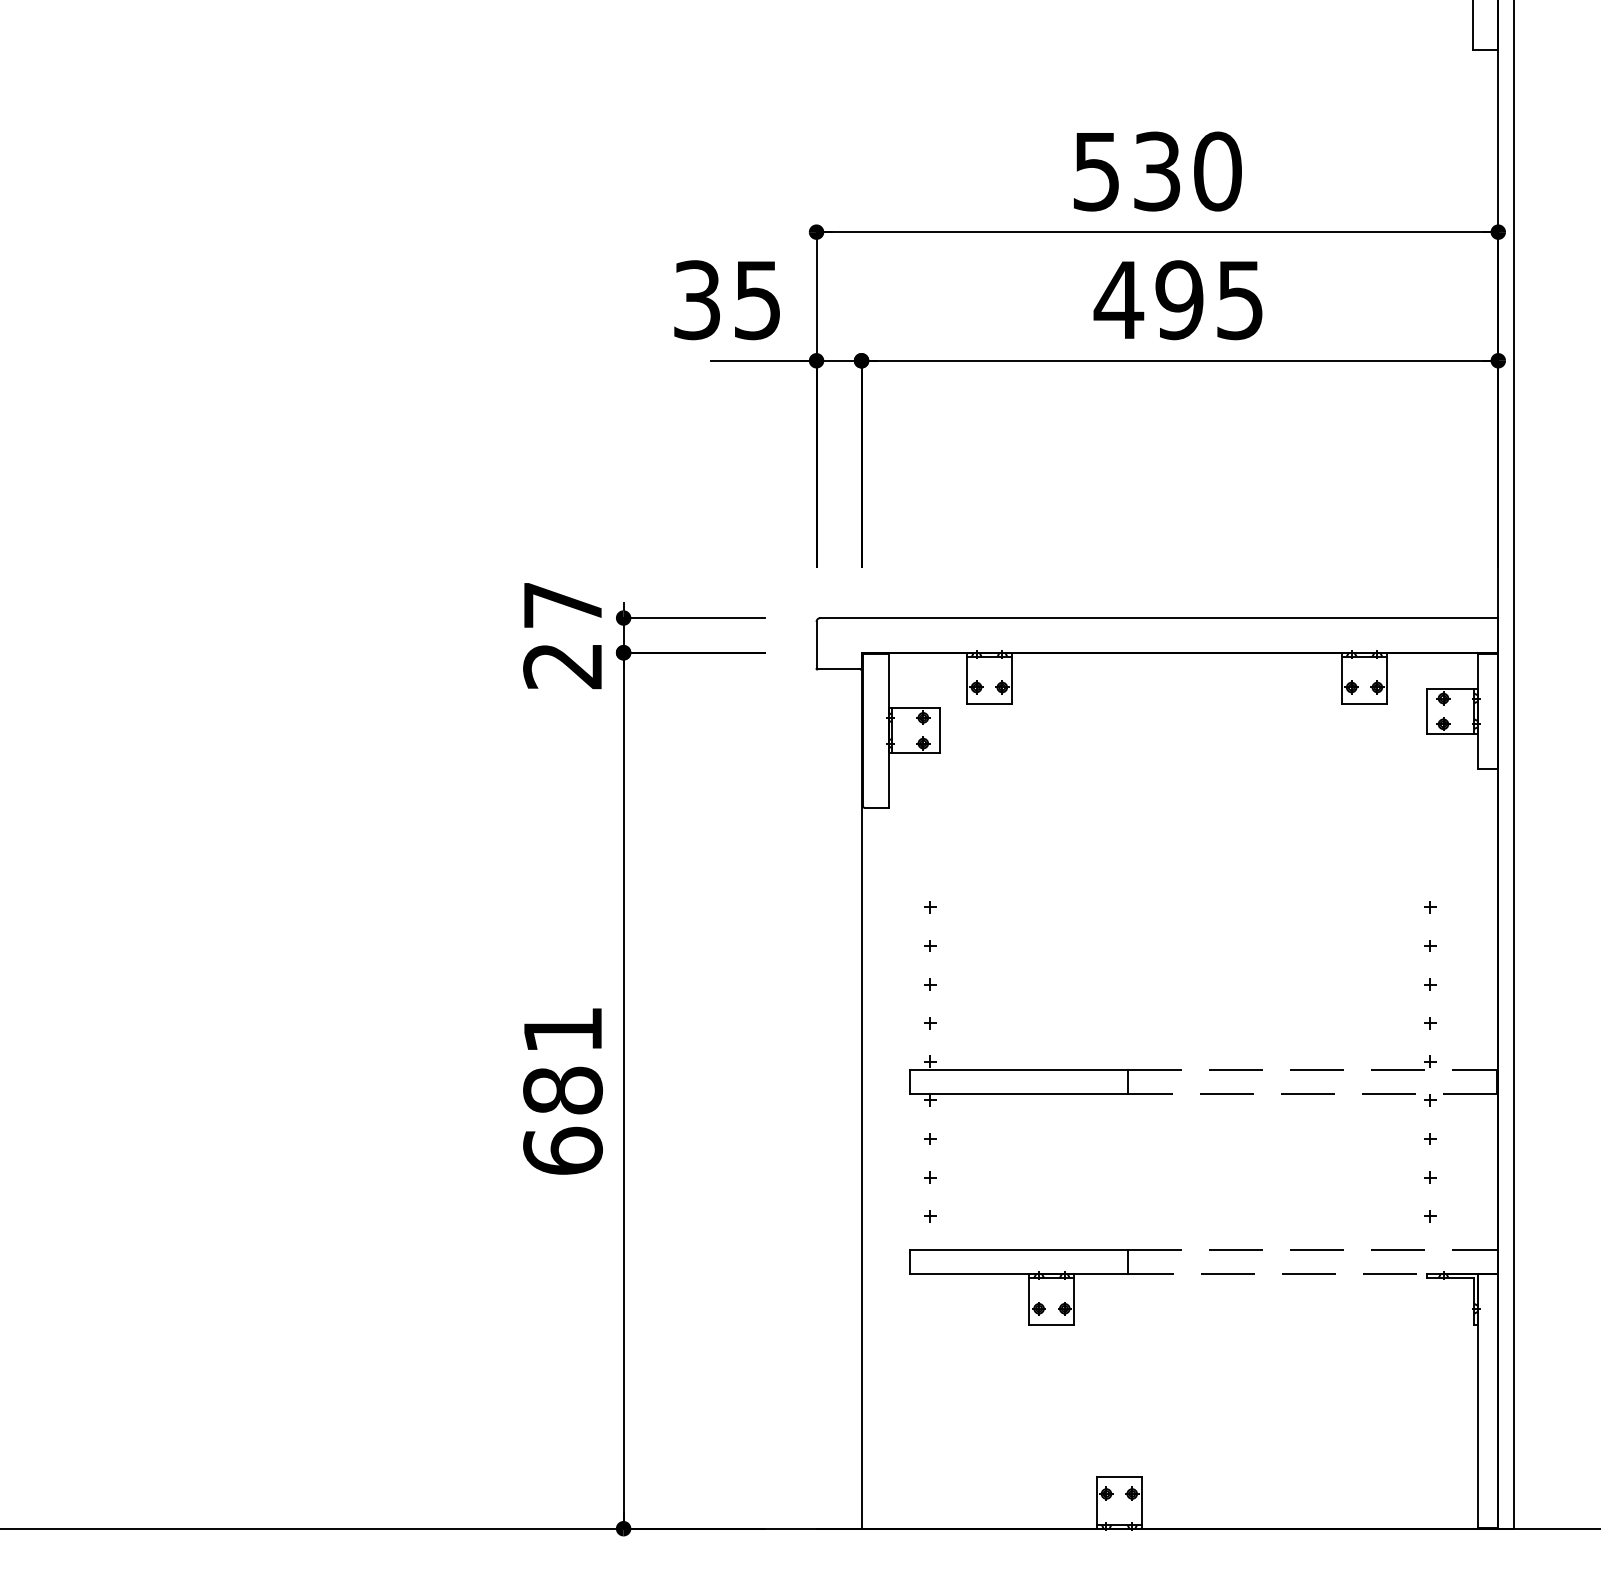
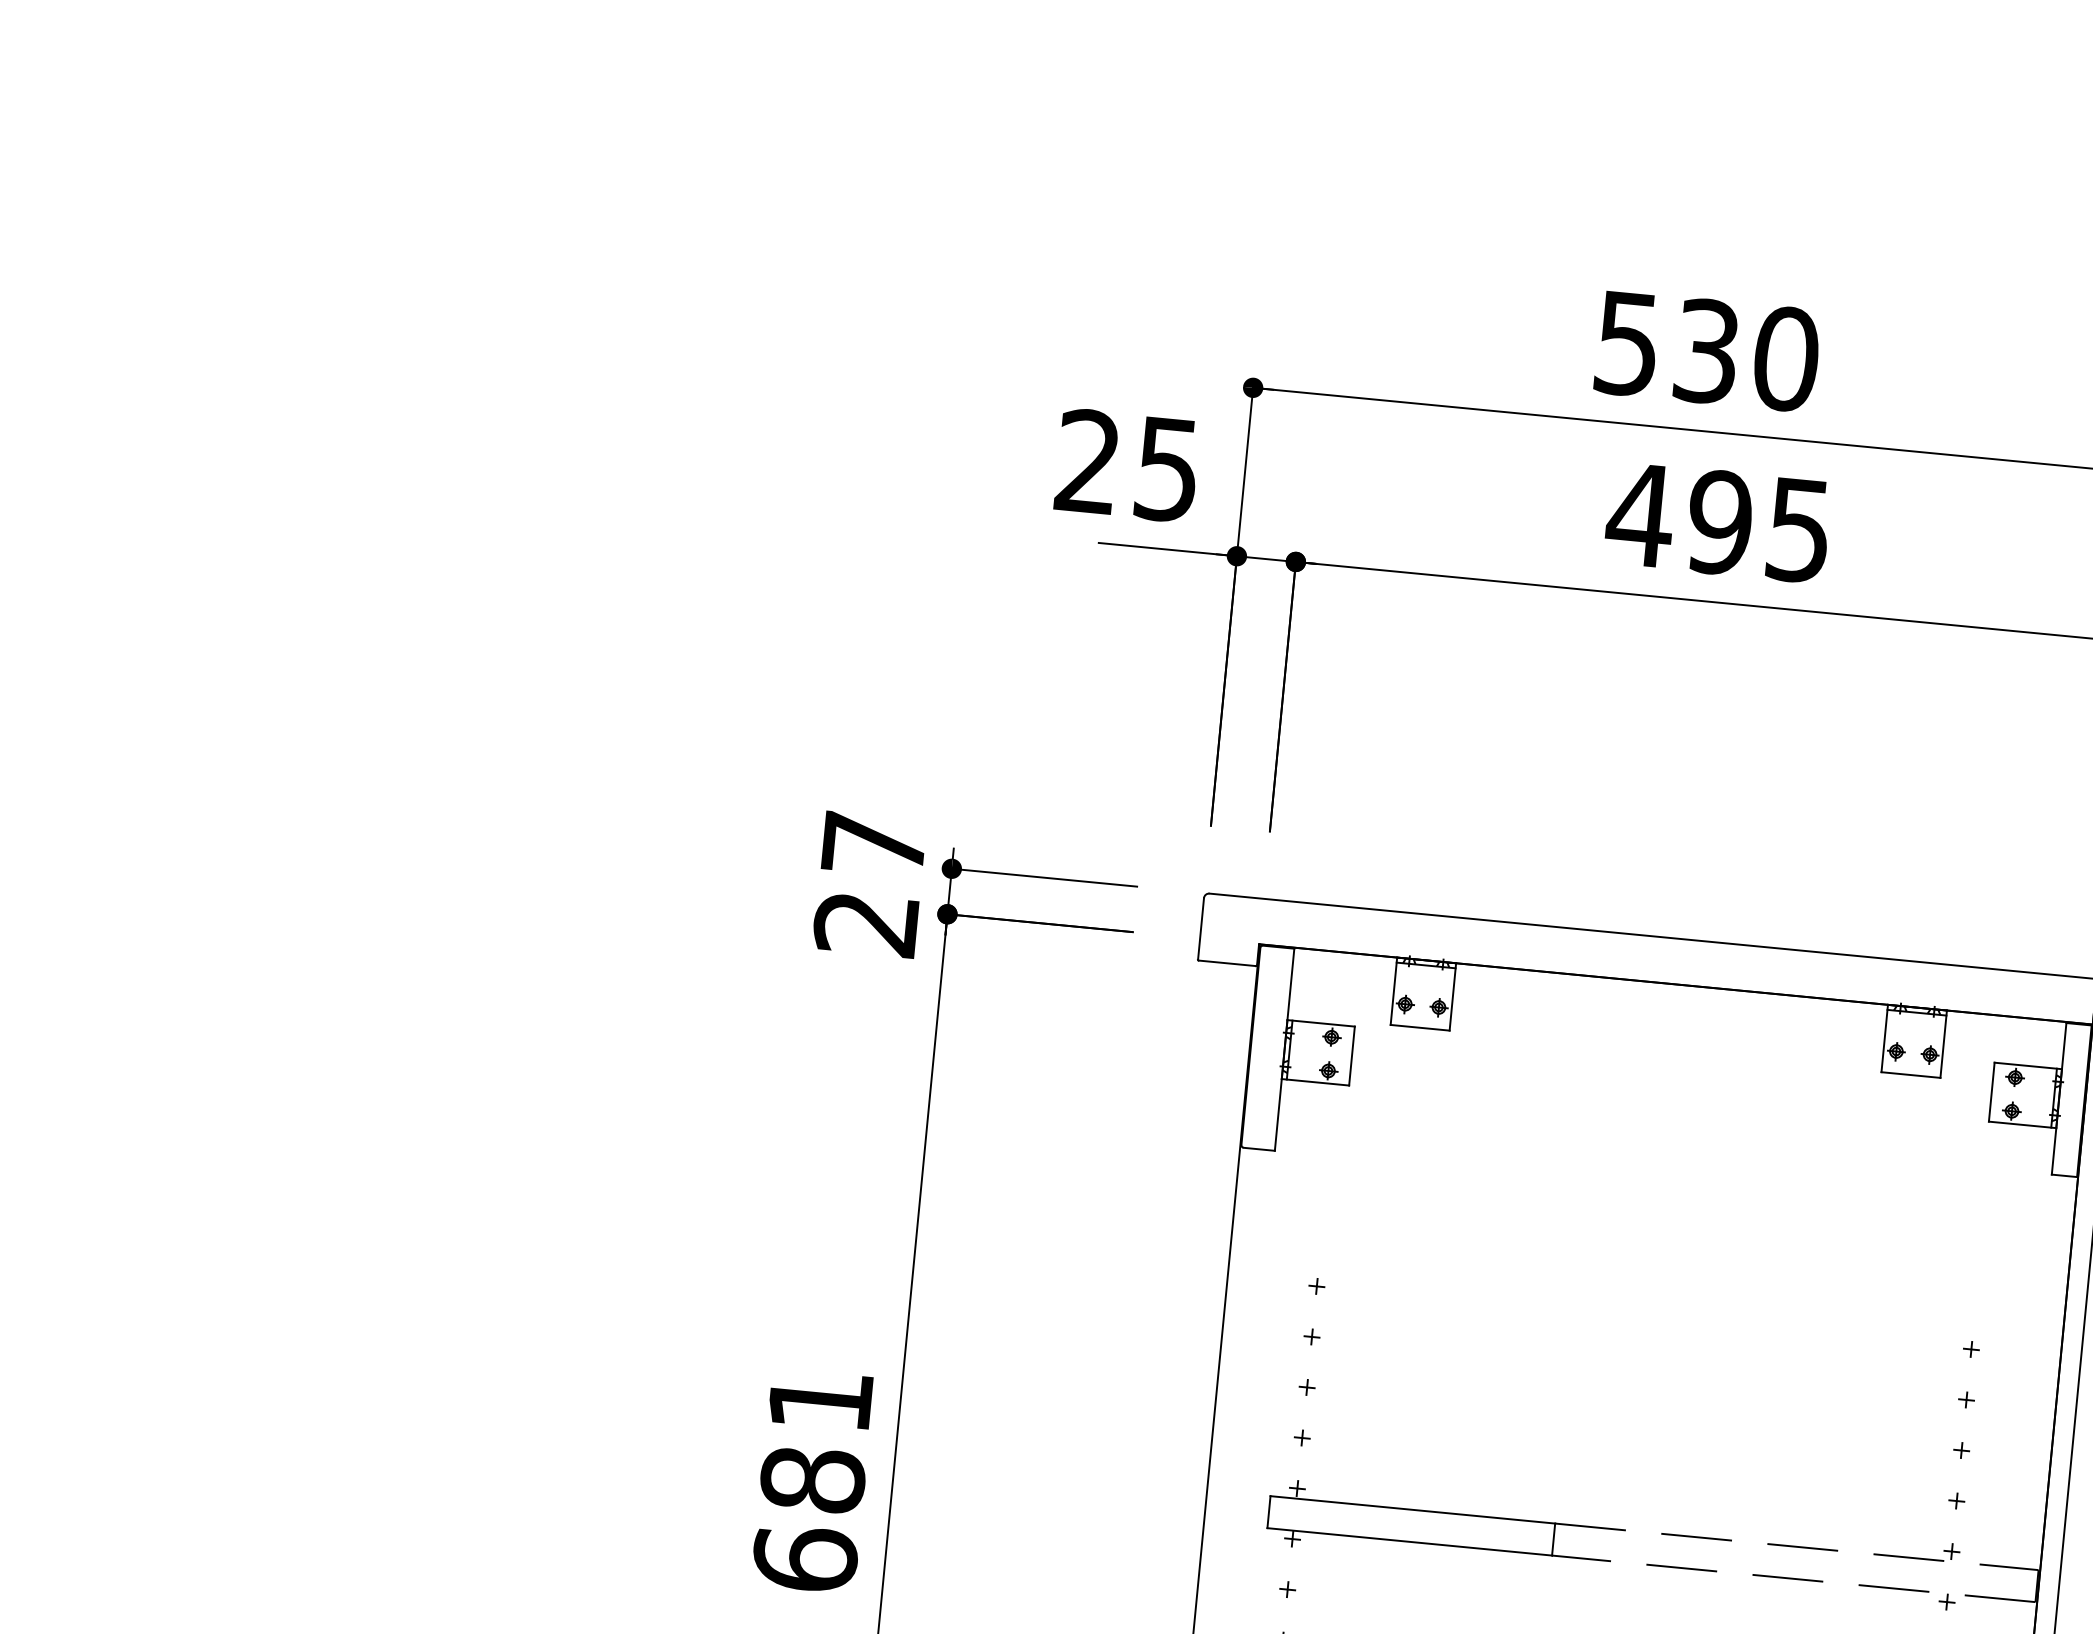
text: (696, 300) -> (1087, 462), 35 -> 25

